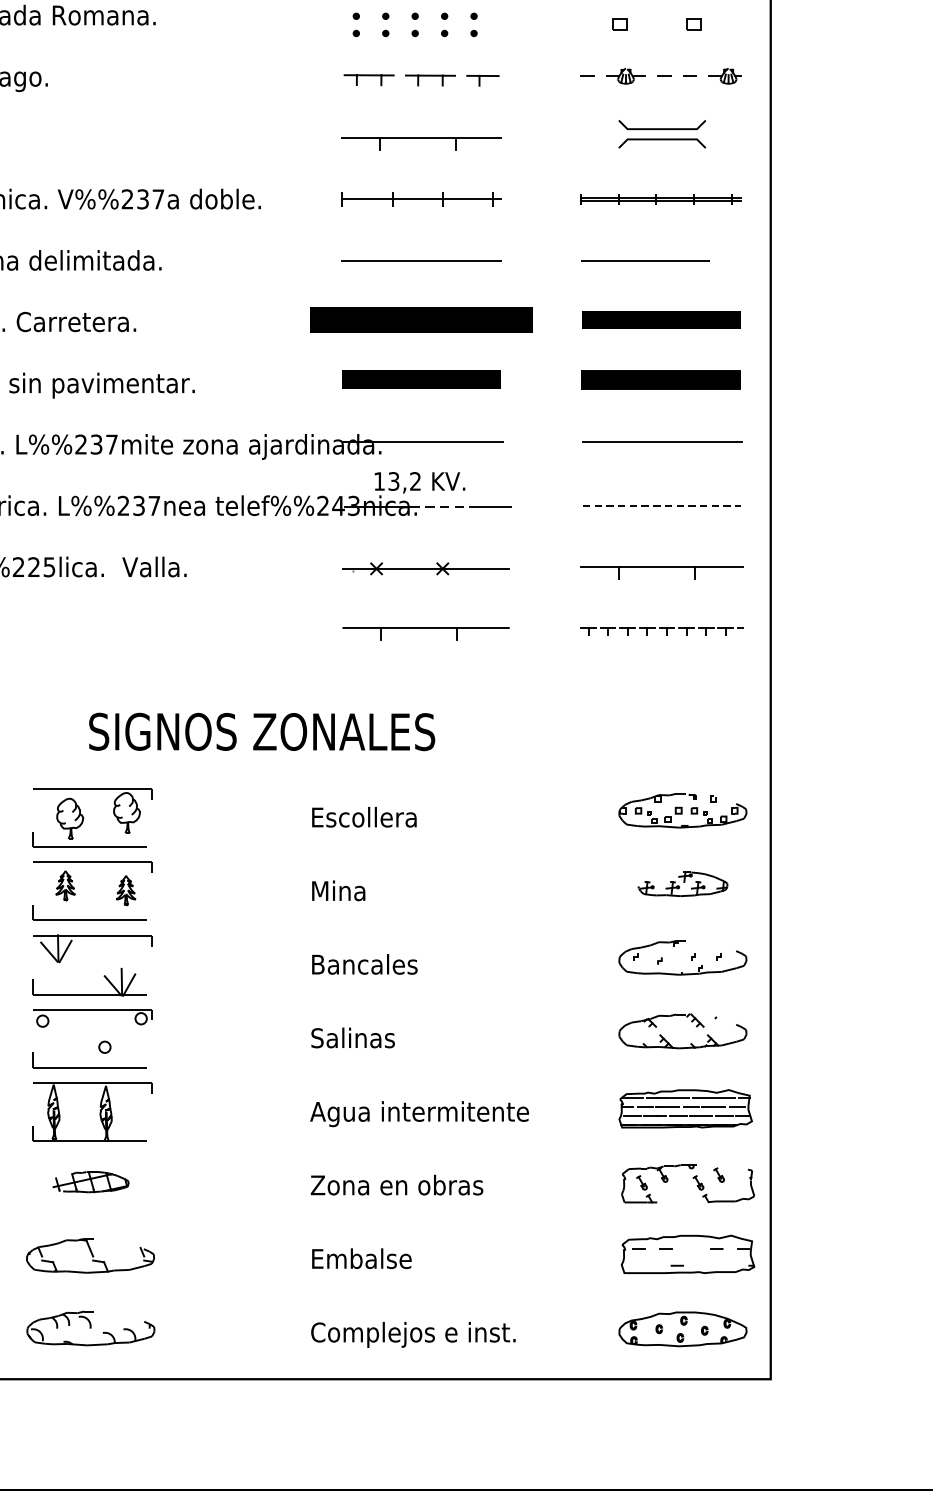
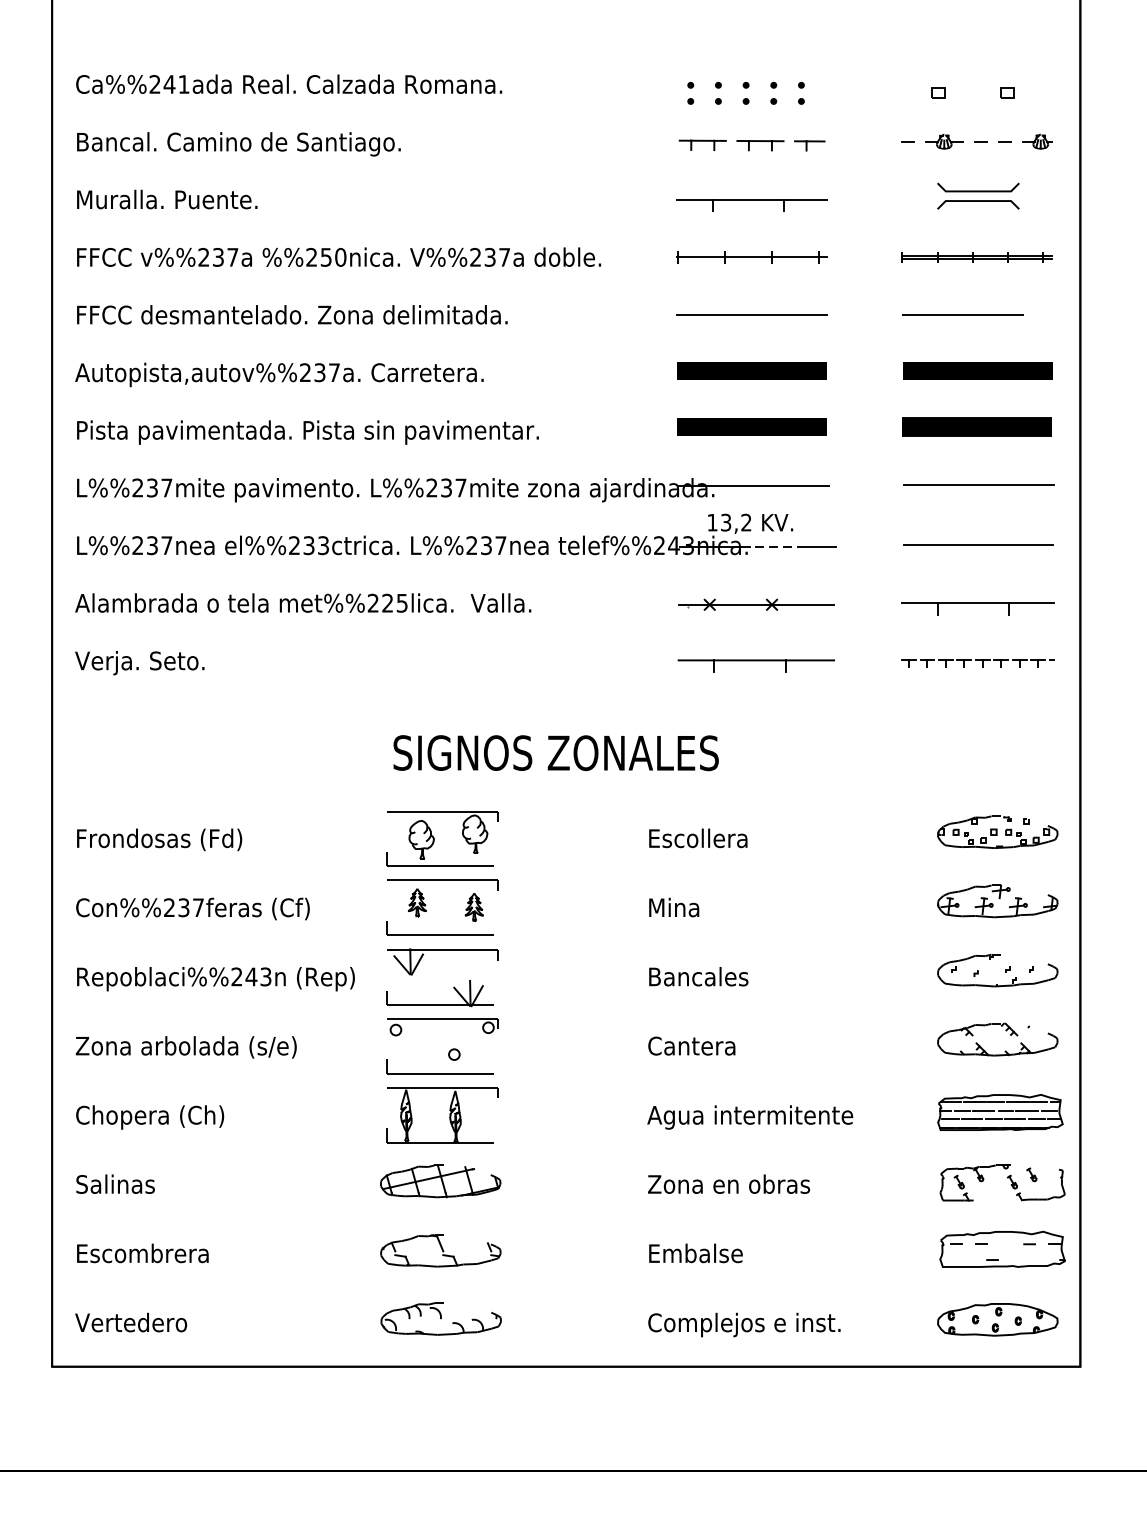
part: (420, 319) -> (751, 370), size x0.71
line: (662, 505) -> (978, 545), dashed -> solid
text: (261, 732) -> (555, 753), moved
part: (682, 884) -> (997, 901), size x1.43
text: (357, 1037) -> (691, 1045), Salinas -> Cantera
part: (90, 1182) -> (440, 1181), size x1.67

